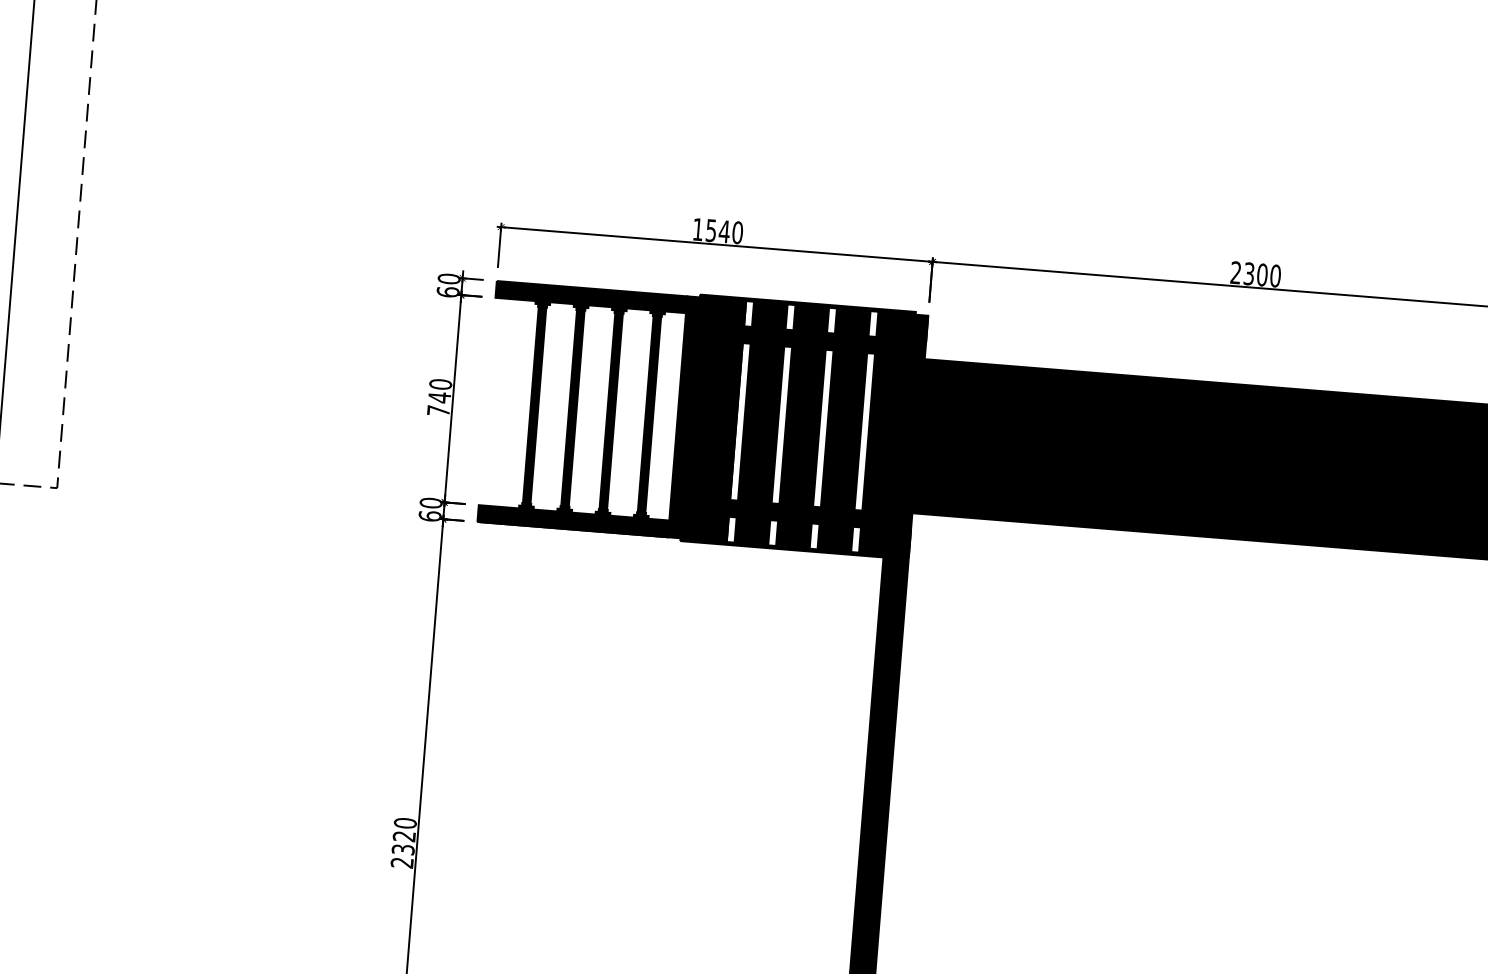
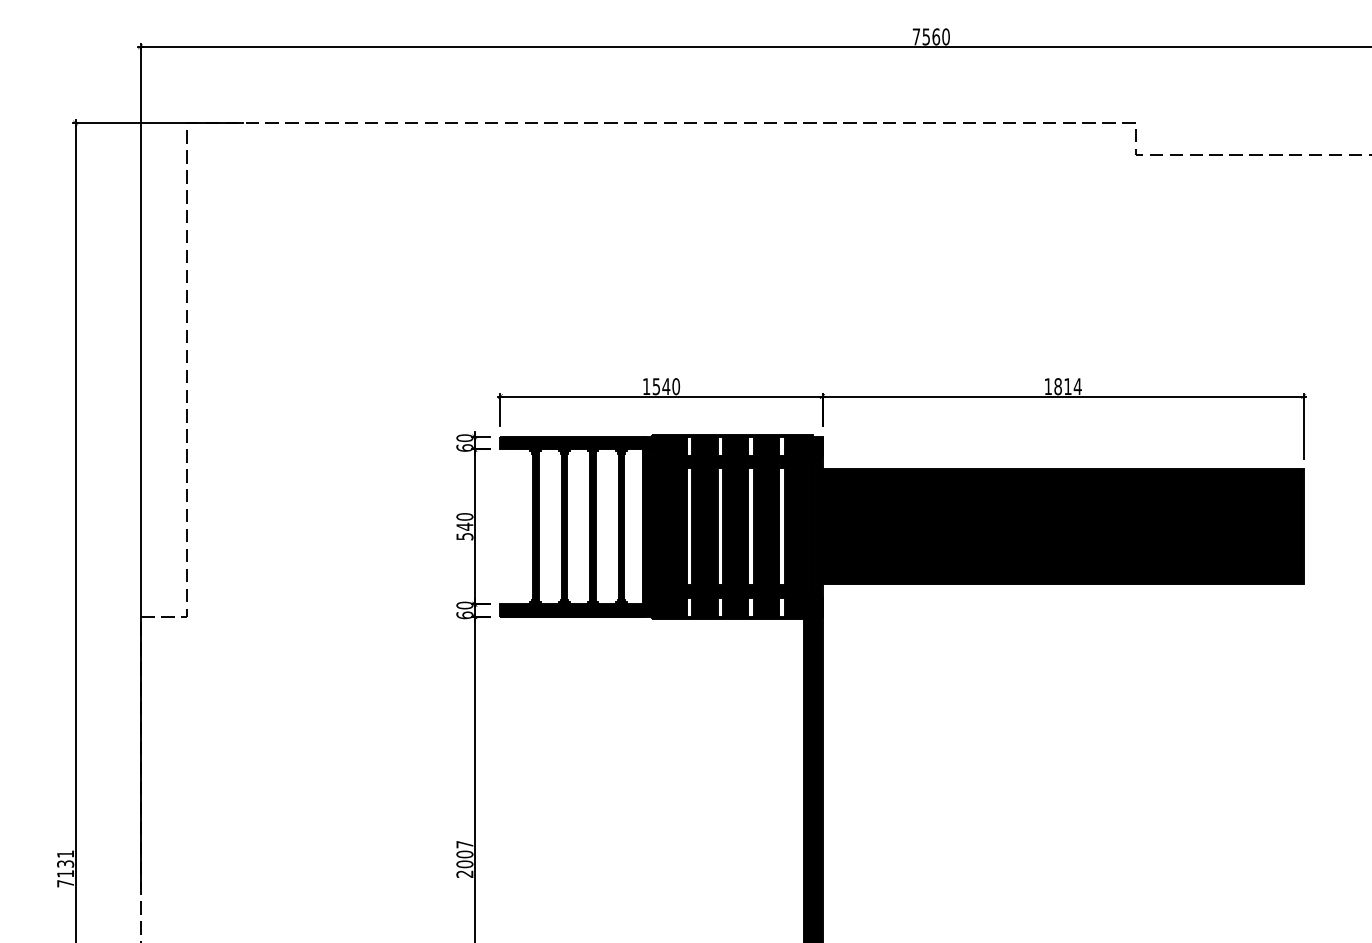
text: (1255, 274) -> (1062, 386), 2300 -> 1814
text: (438, 410) -> (464, 536), 740 -> 540
text: (403, 836) -> (464, 854), 2320 -> 2007

